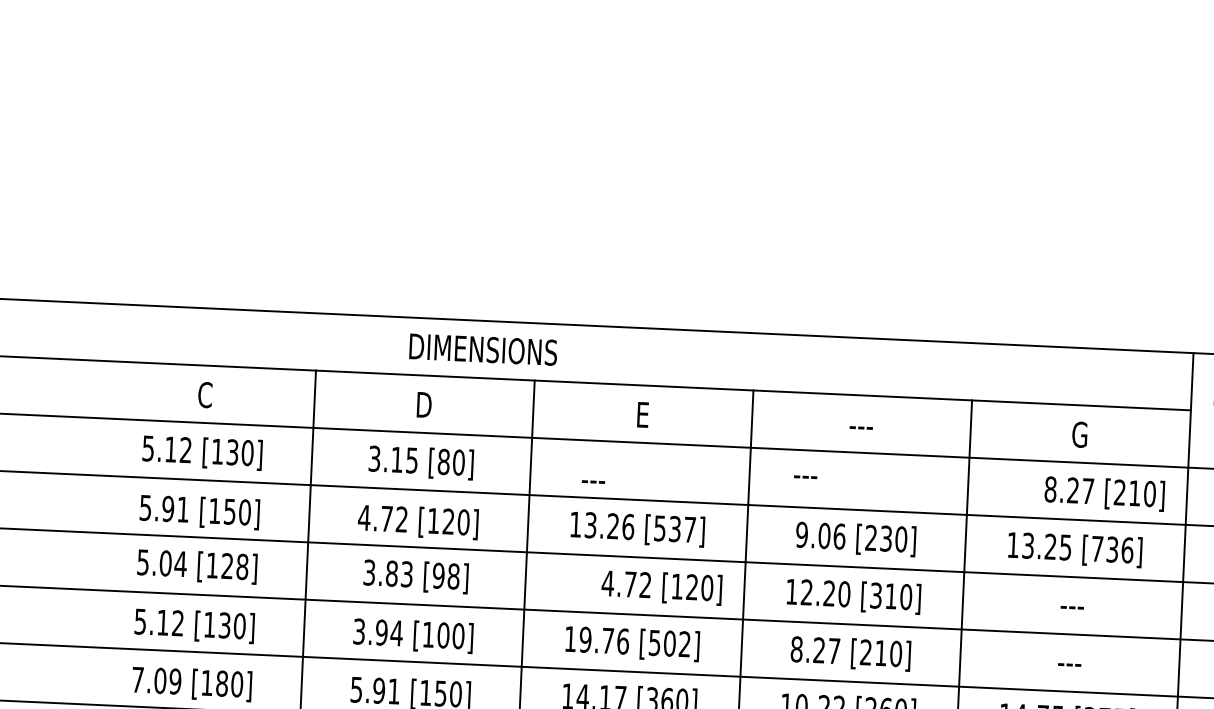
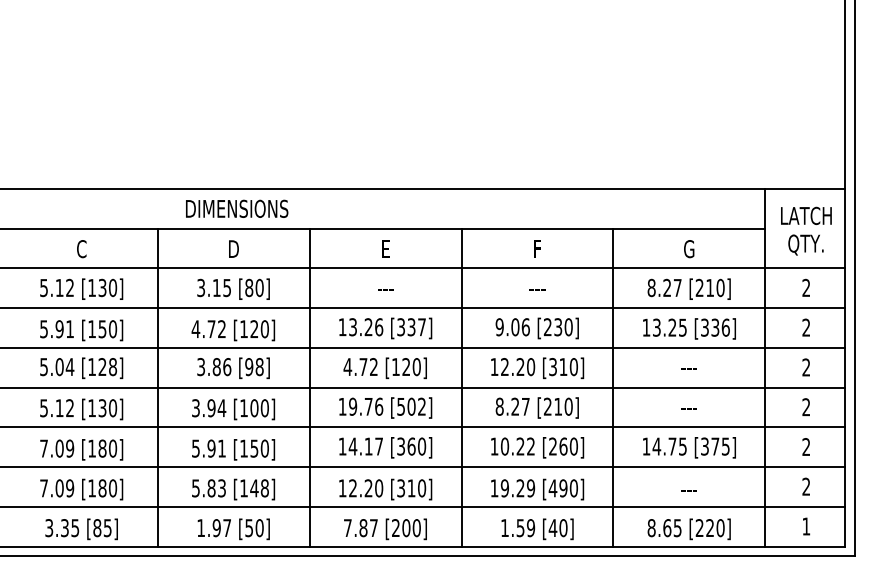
text: (483, 349) -> (237, 208), moved
text: (861, 423) -> (537, 248), --- -> F
text: (805, 476) -> (537, 289), moved
text: (593, 481) -> (385, 289), moved
text: (1103, 492) -> (688, 288), moved
text: (659, 527) -> (400, 326), [537] -> [337]
text: (1096, 548) -> (704, 327), [736] -> [336]
text: (407, 575) -> (227, 367), 3.83 -> 3.86
text: (660, 588) -> (384, 368), moved

